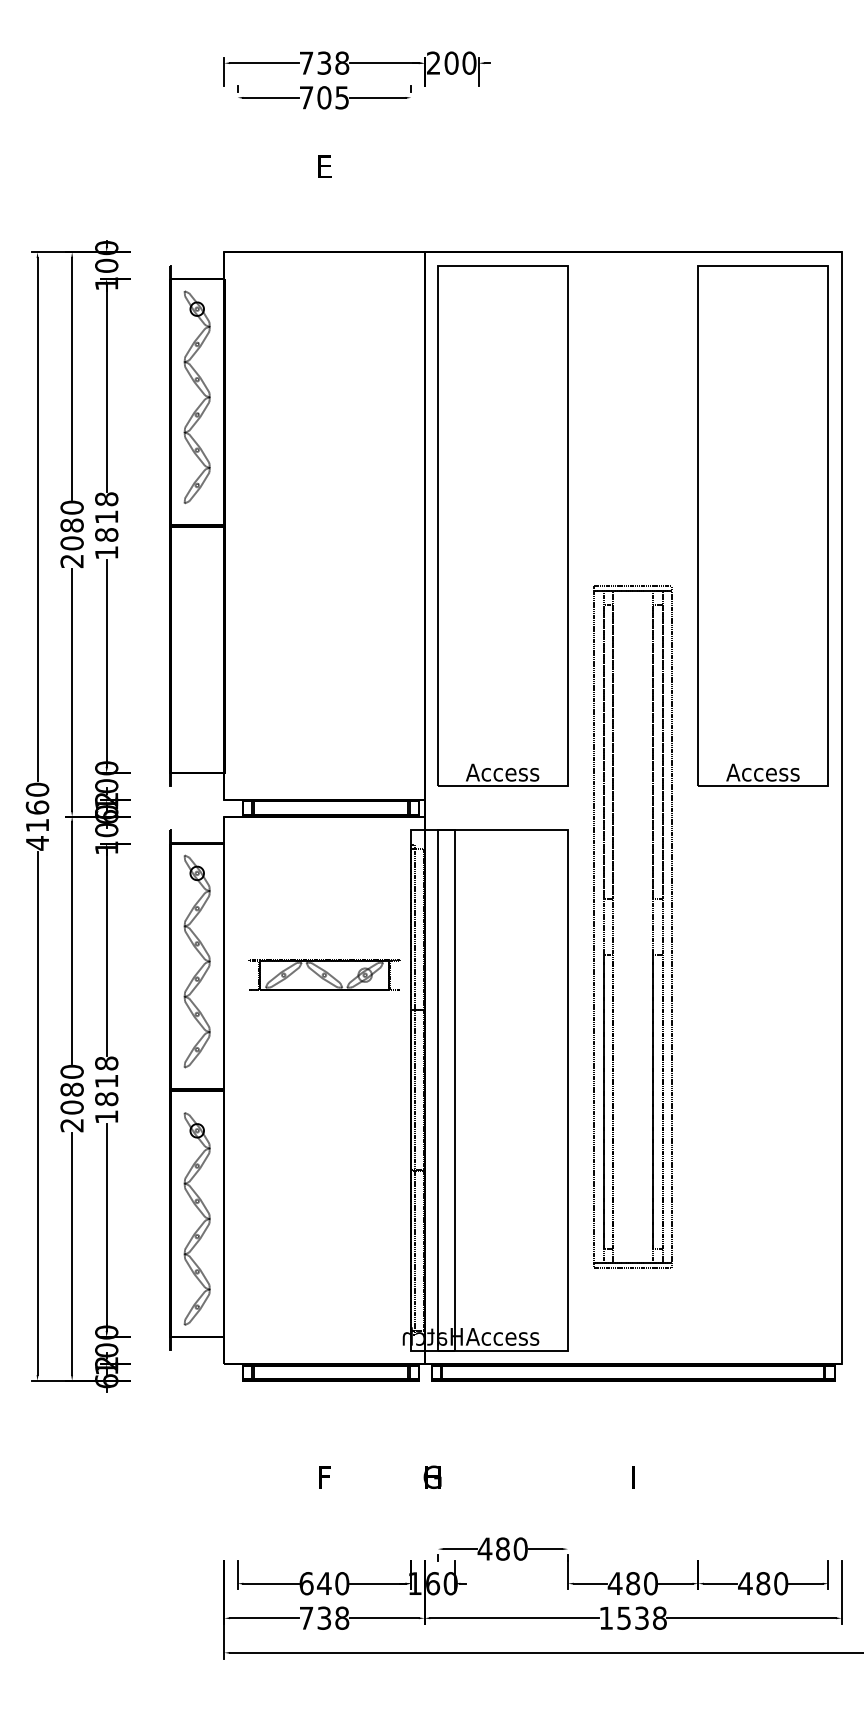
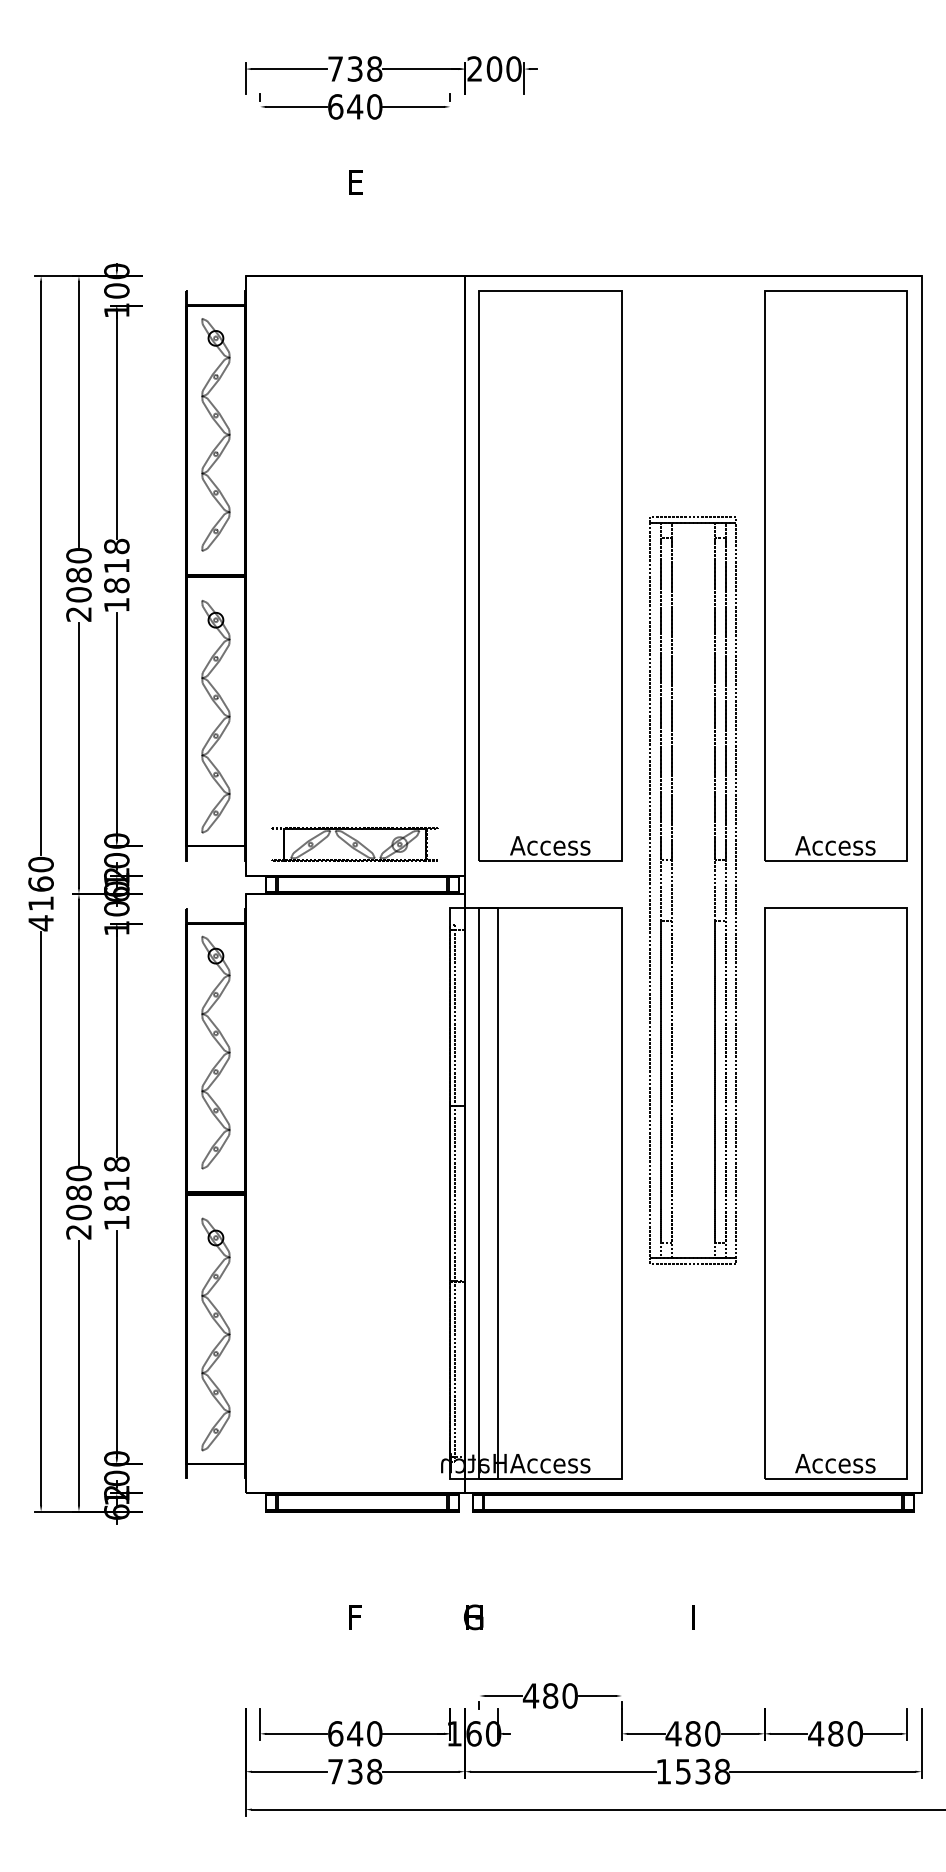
text: (324, 97) -> (355, 106), 705 -> 640
part: (201, 649) -> (220, 711), added
part: (614, 926) -> (672, 890), moved
part: (323, 975) -> (354, 844), moved
part: (763, 1090) -> (835, 1193), added

